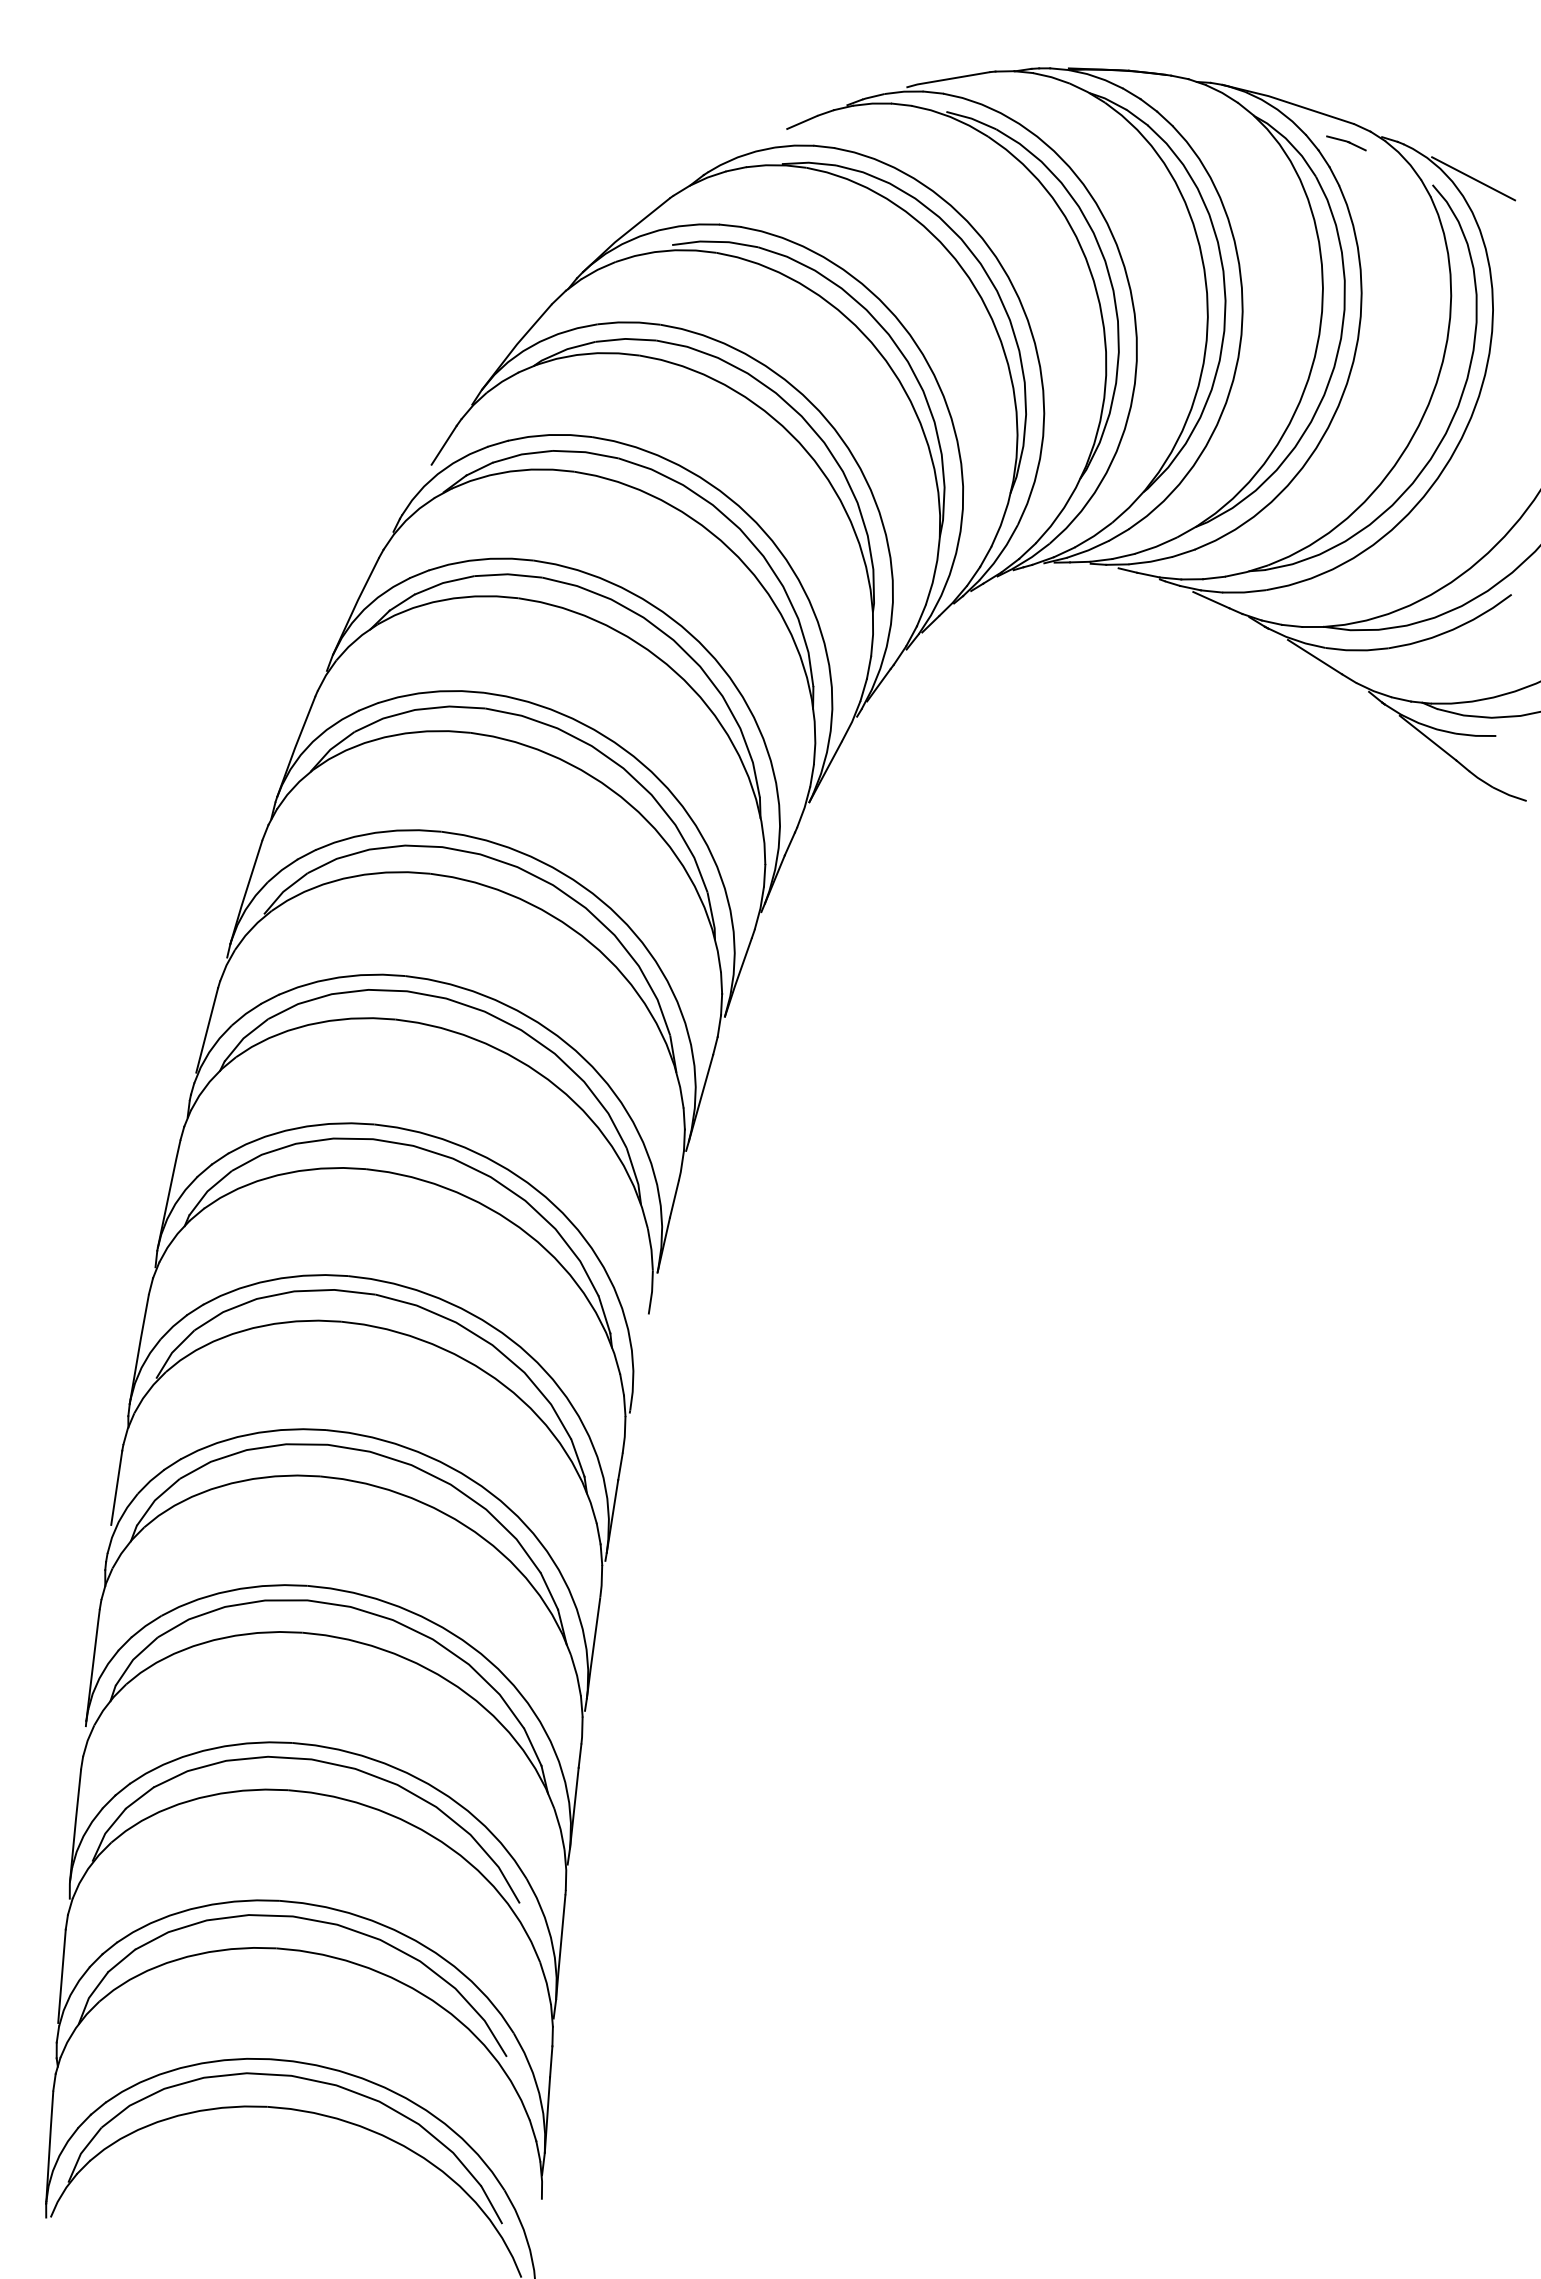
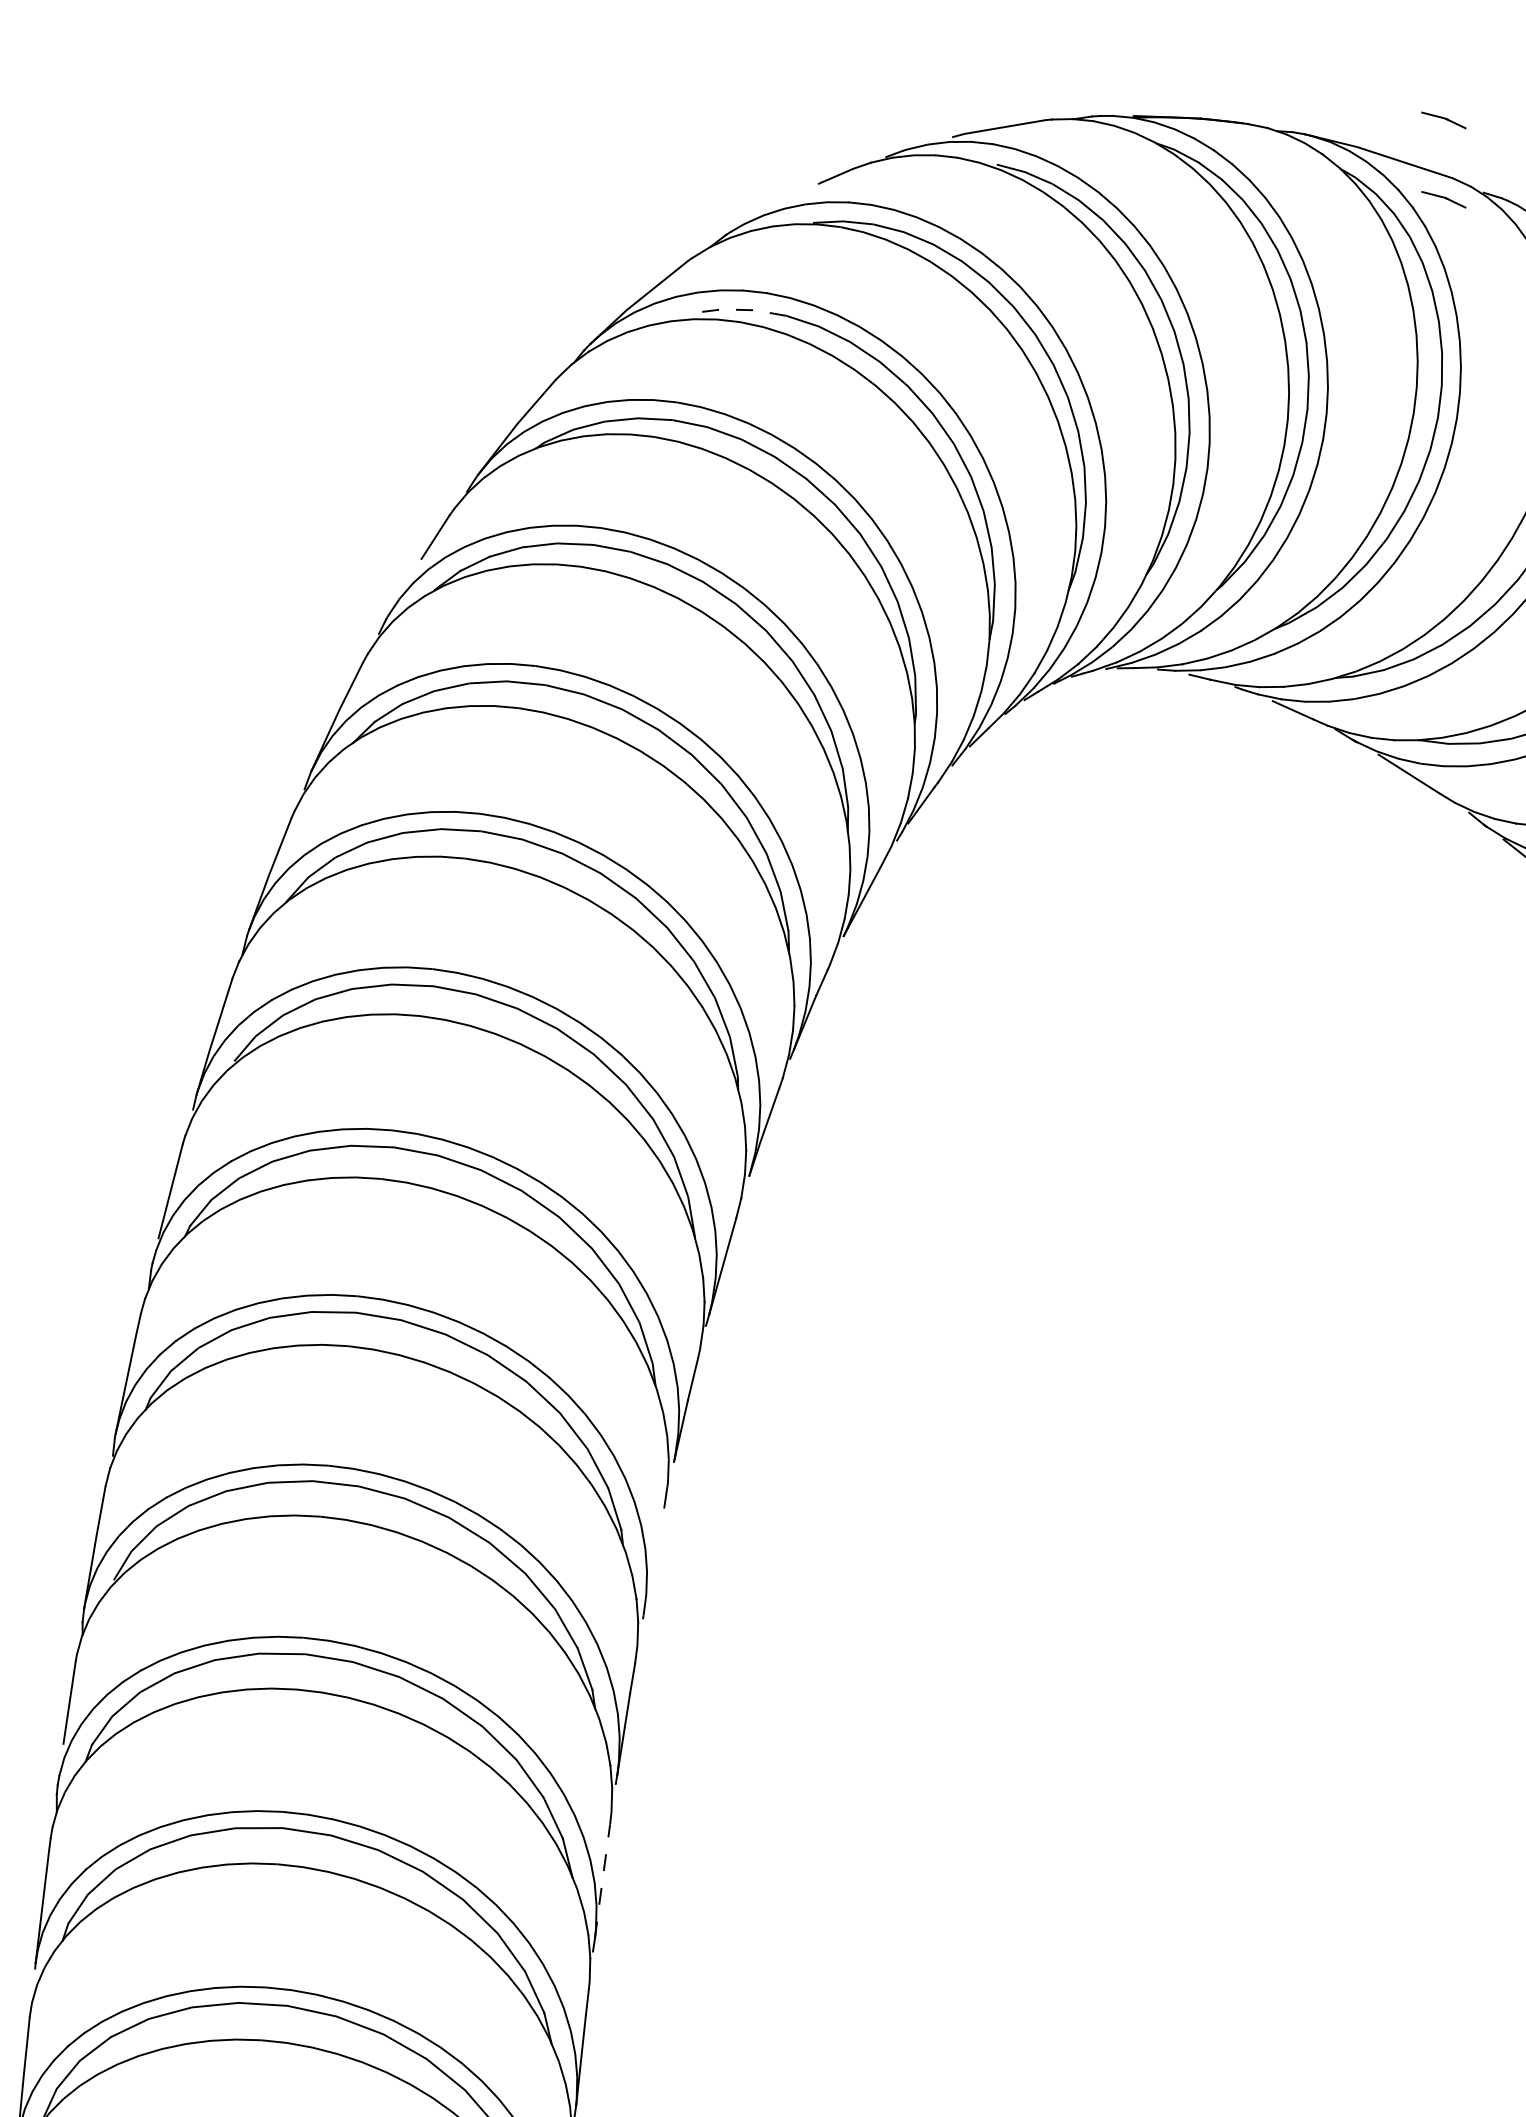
part: (1346, 72) -> (1444, 120), added
line: (715, 241) -> (738, 309), solid -> dashed
line: (593, 1648) -> (602, 1881), solid -> dashed

